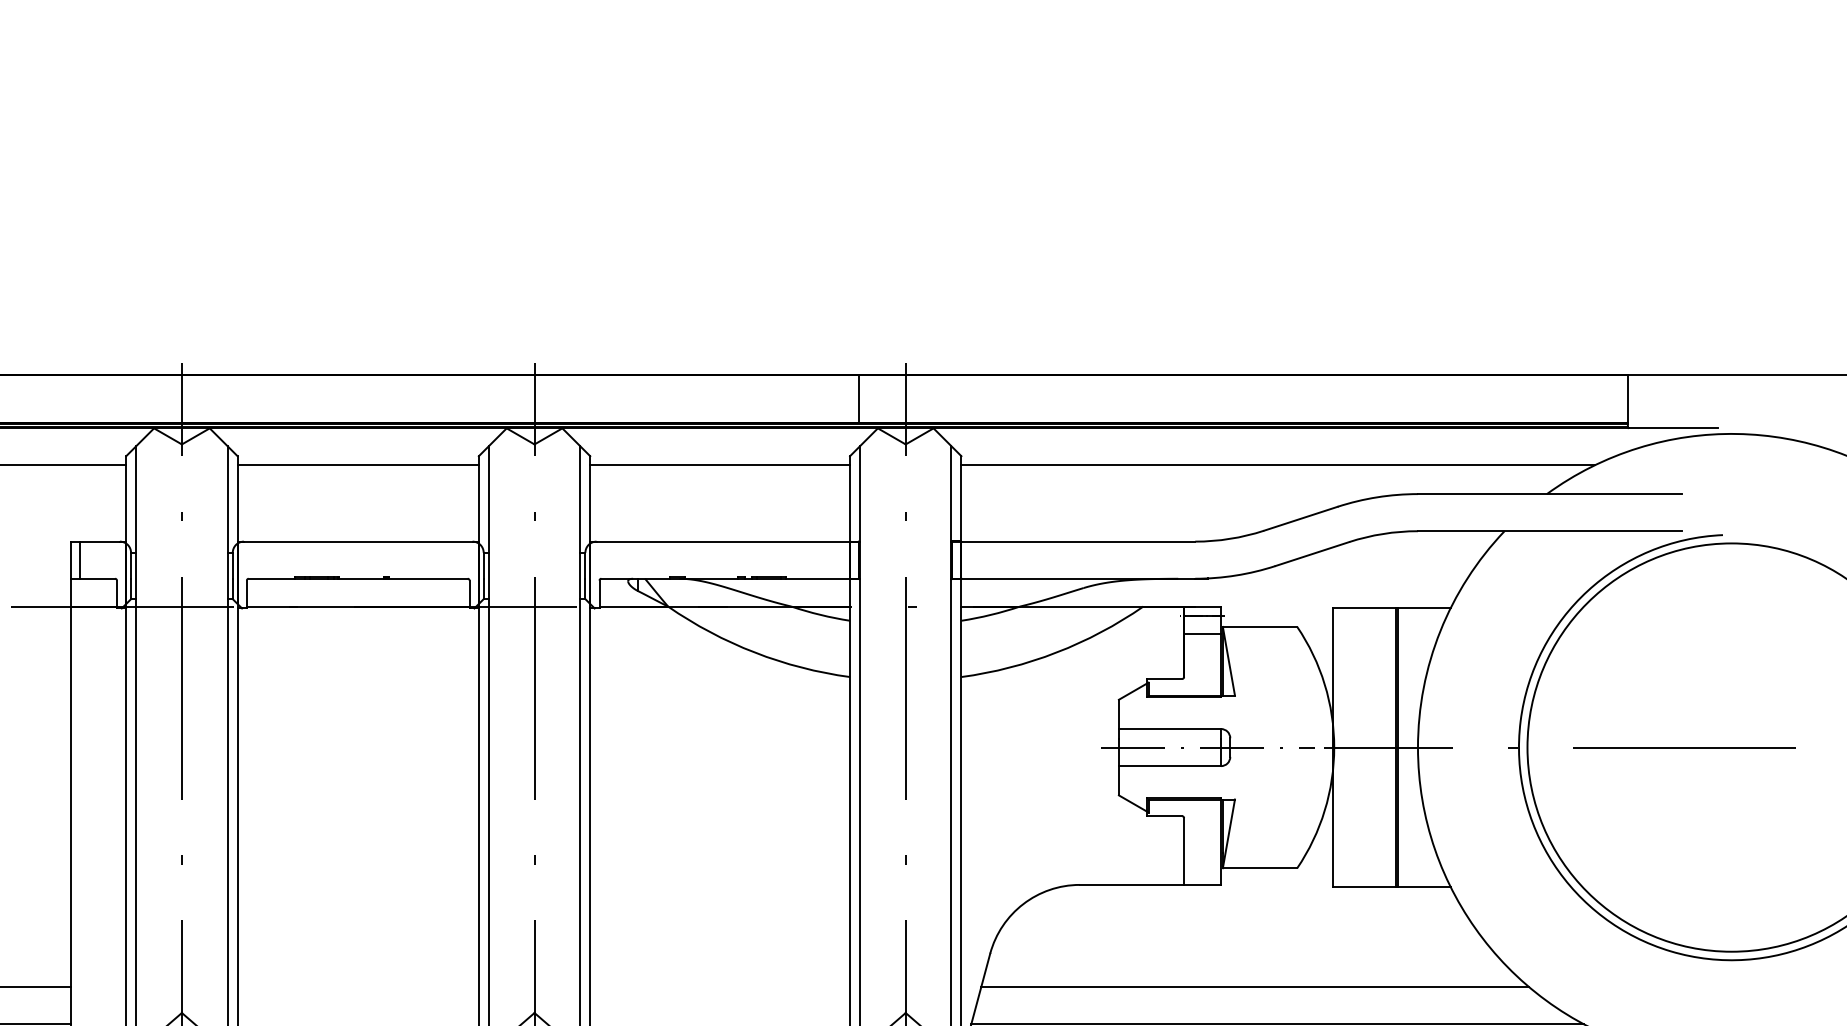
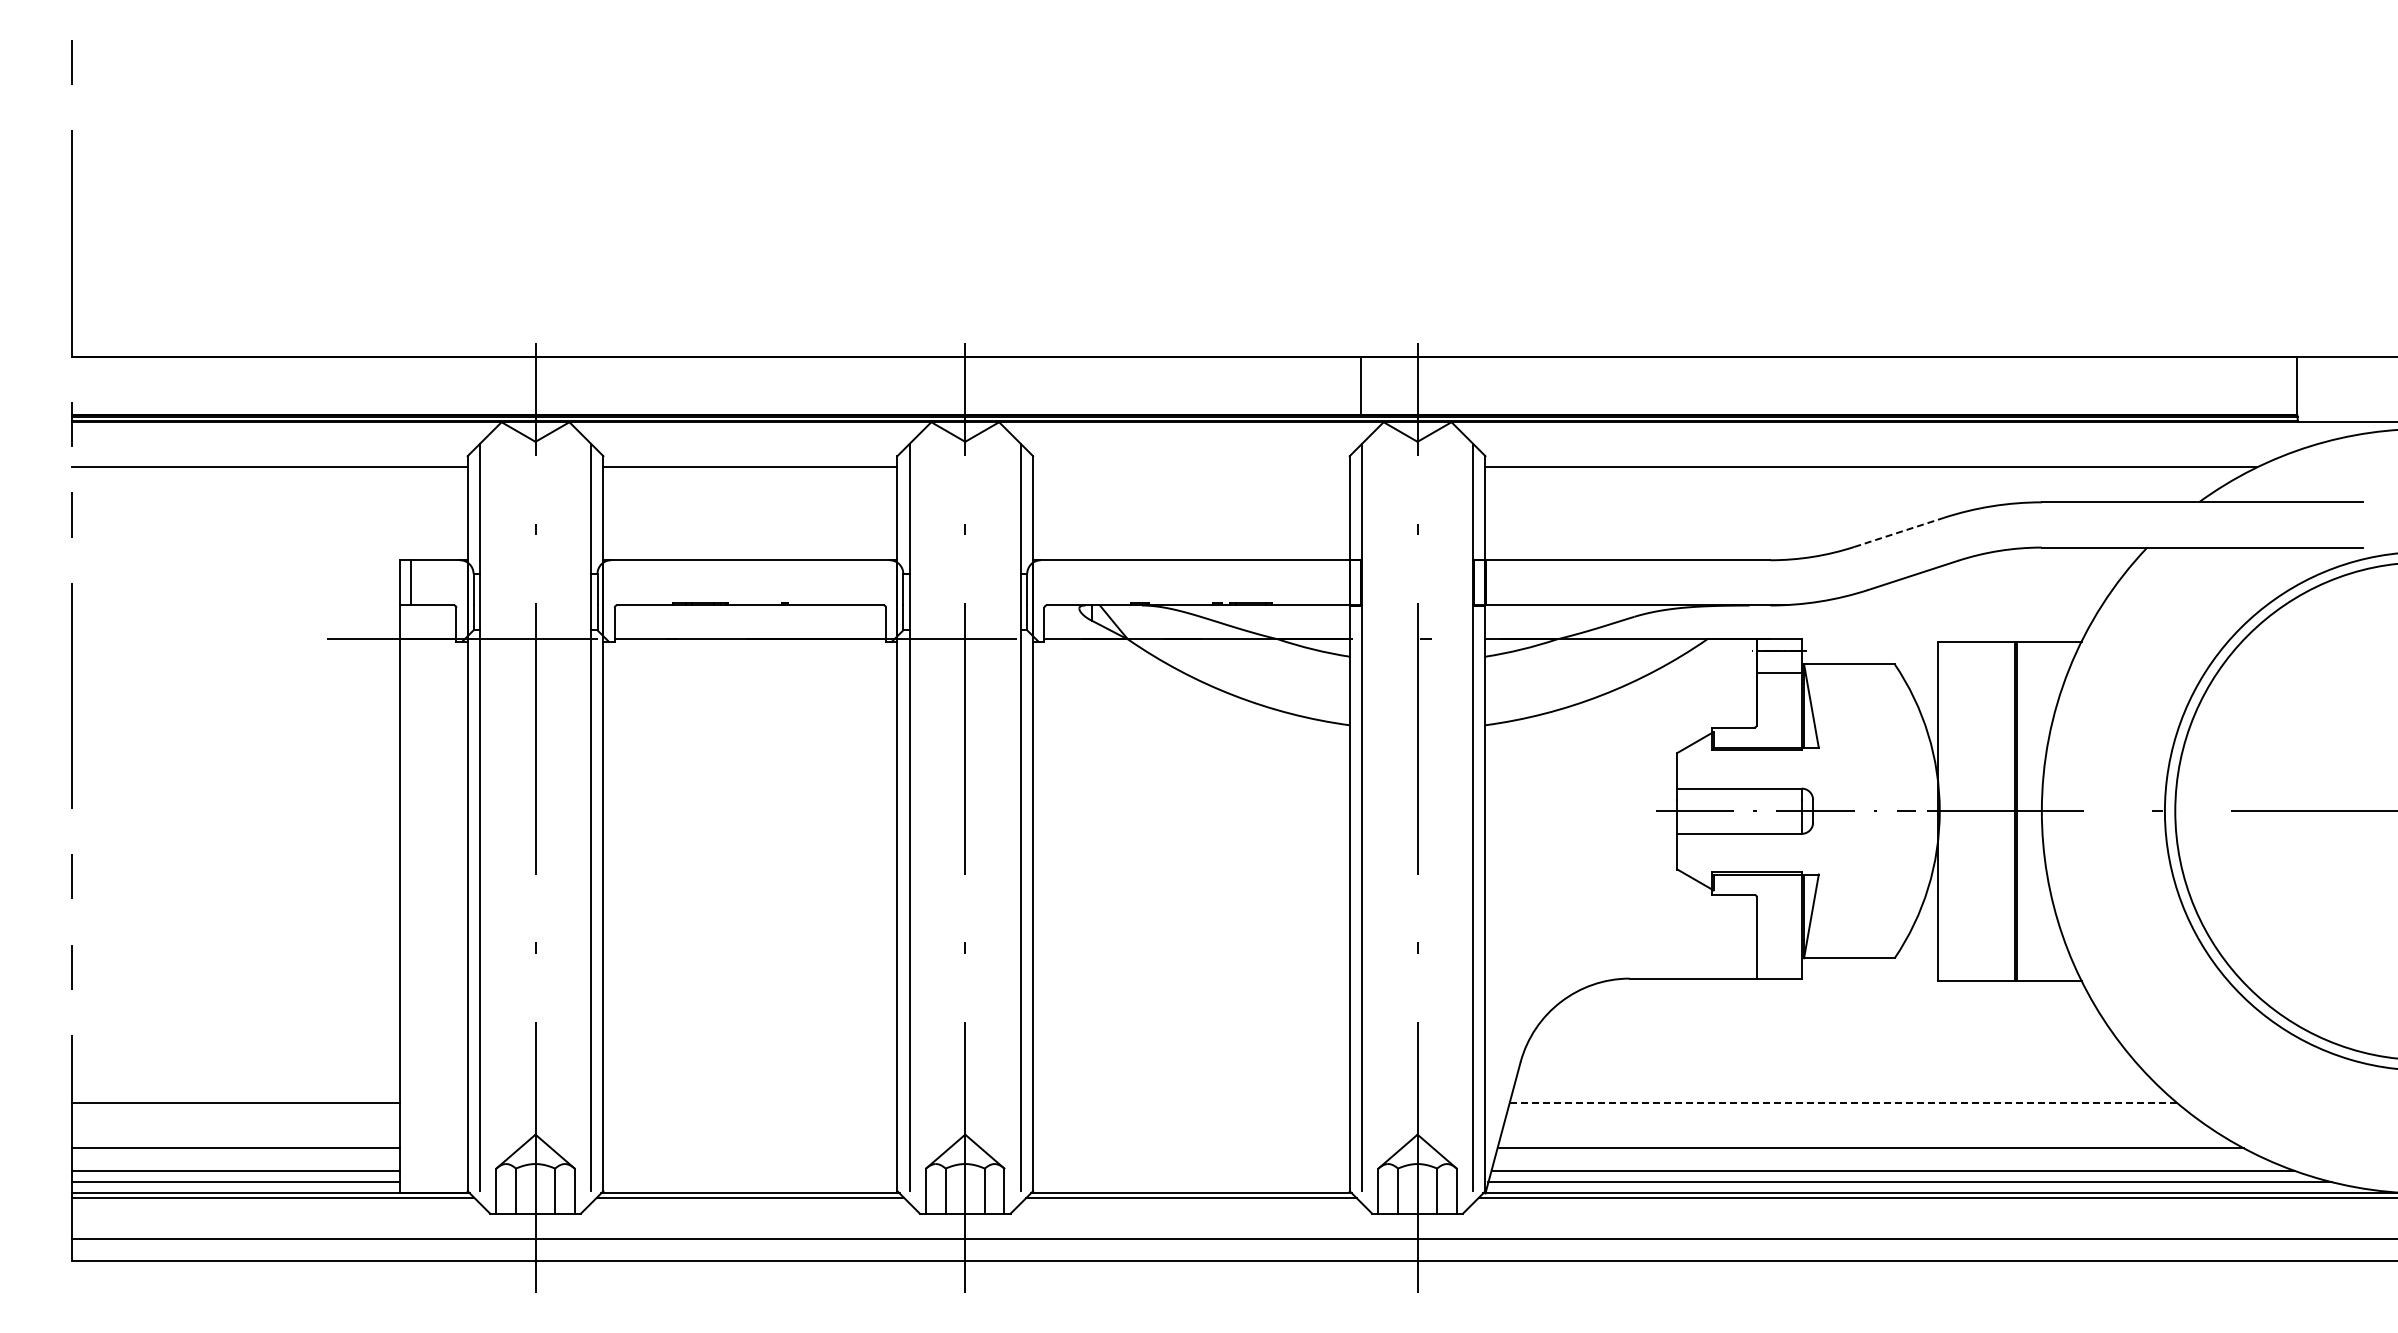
line: (720, 465) -> (1191, 467), removed
line: (1301, 518) -> (1899, 532), solid -> dashed
line: (1255, 987) -> (1843, 1103), solid -> dashed

